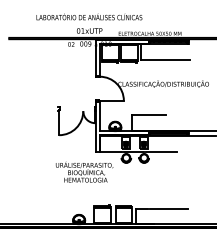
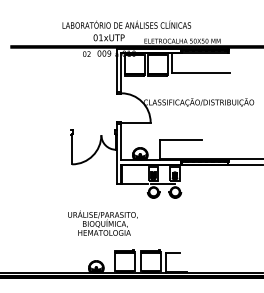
text: (89, 16) -> (126, 24), moved
line: (161, 151) -> (196, 184), removed
text: (84, 171) -> (102, 222), moved
line: (169, 208) -> (205, 253), removed

